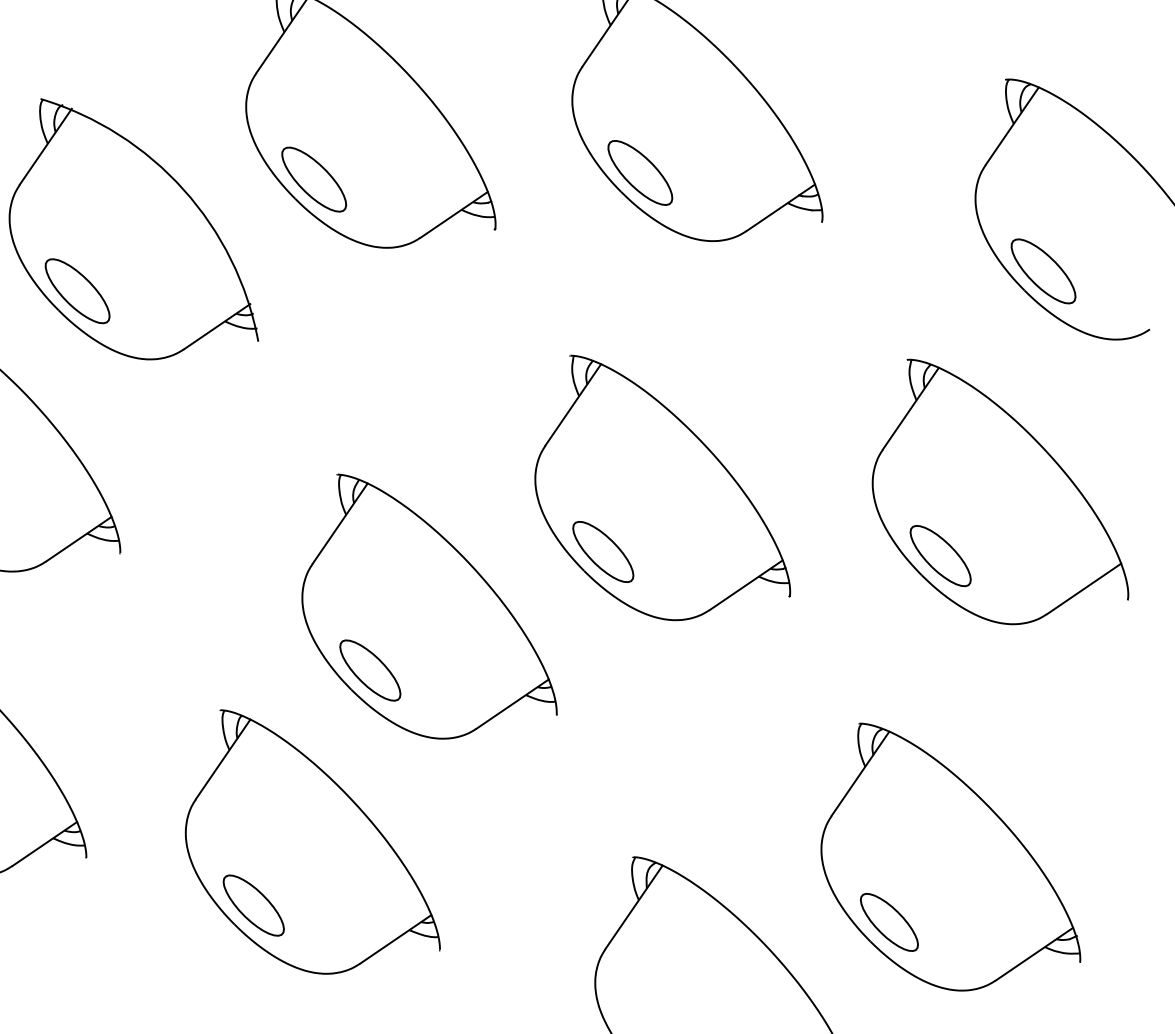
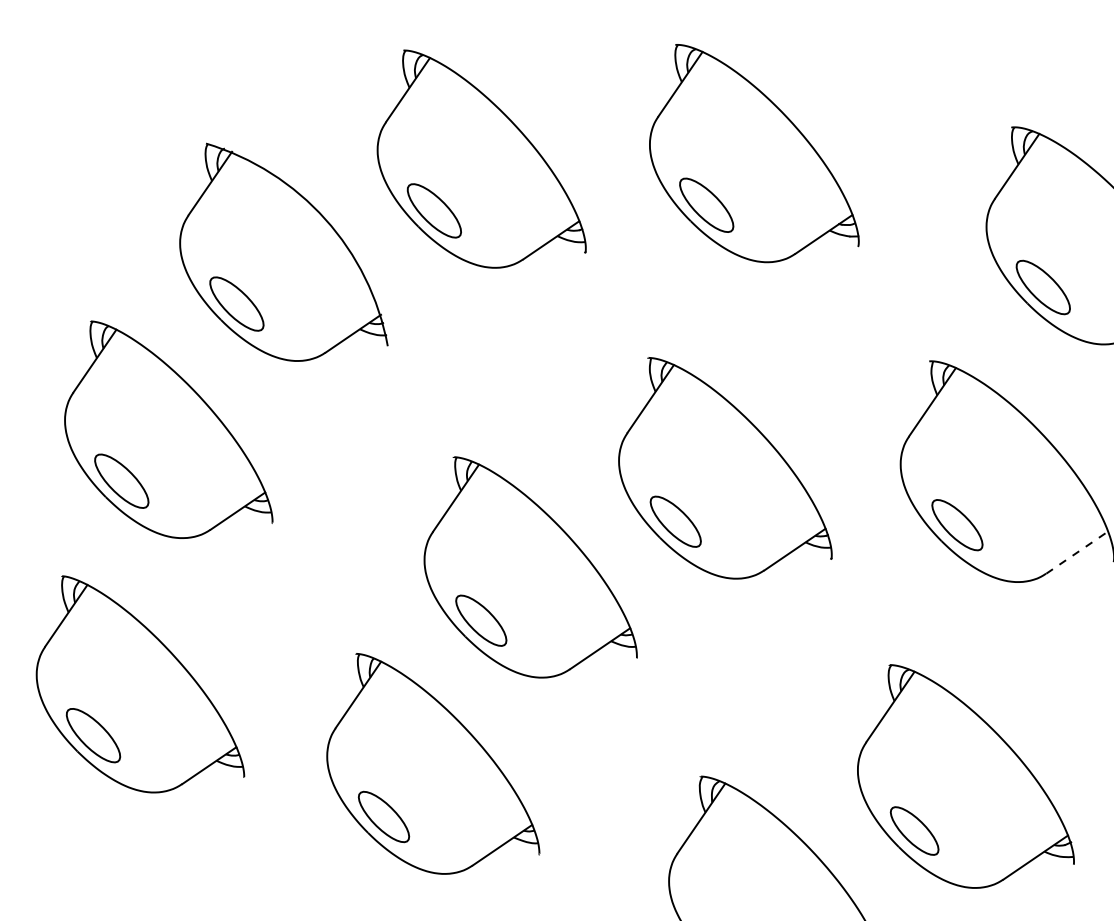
line: (1084, 588) -> (1077, 552), solid -> dashed

